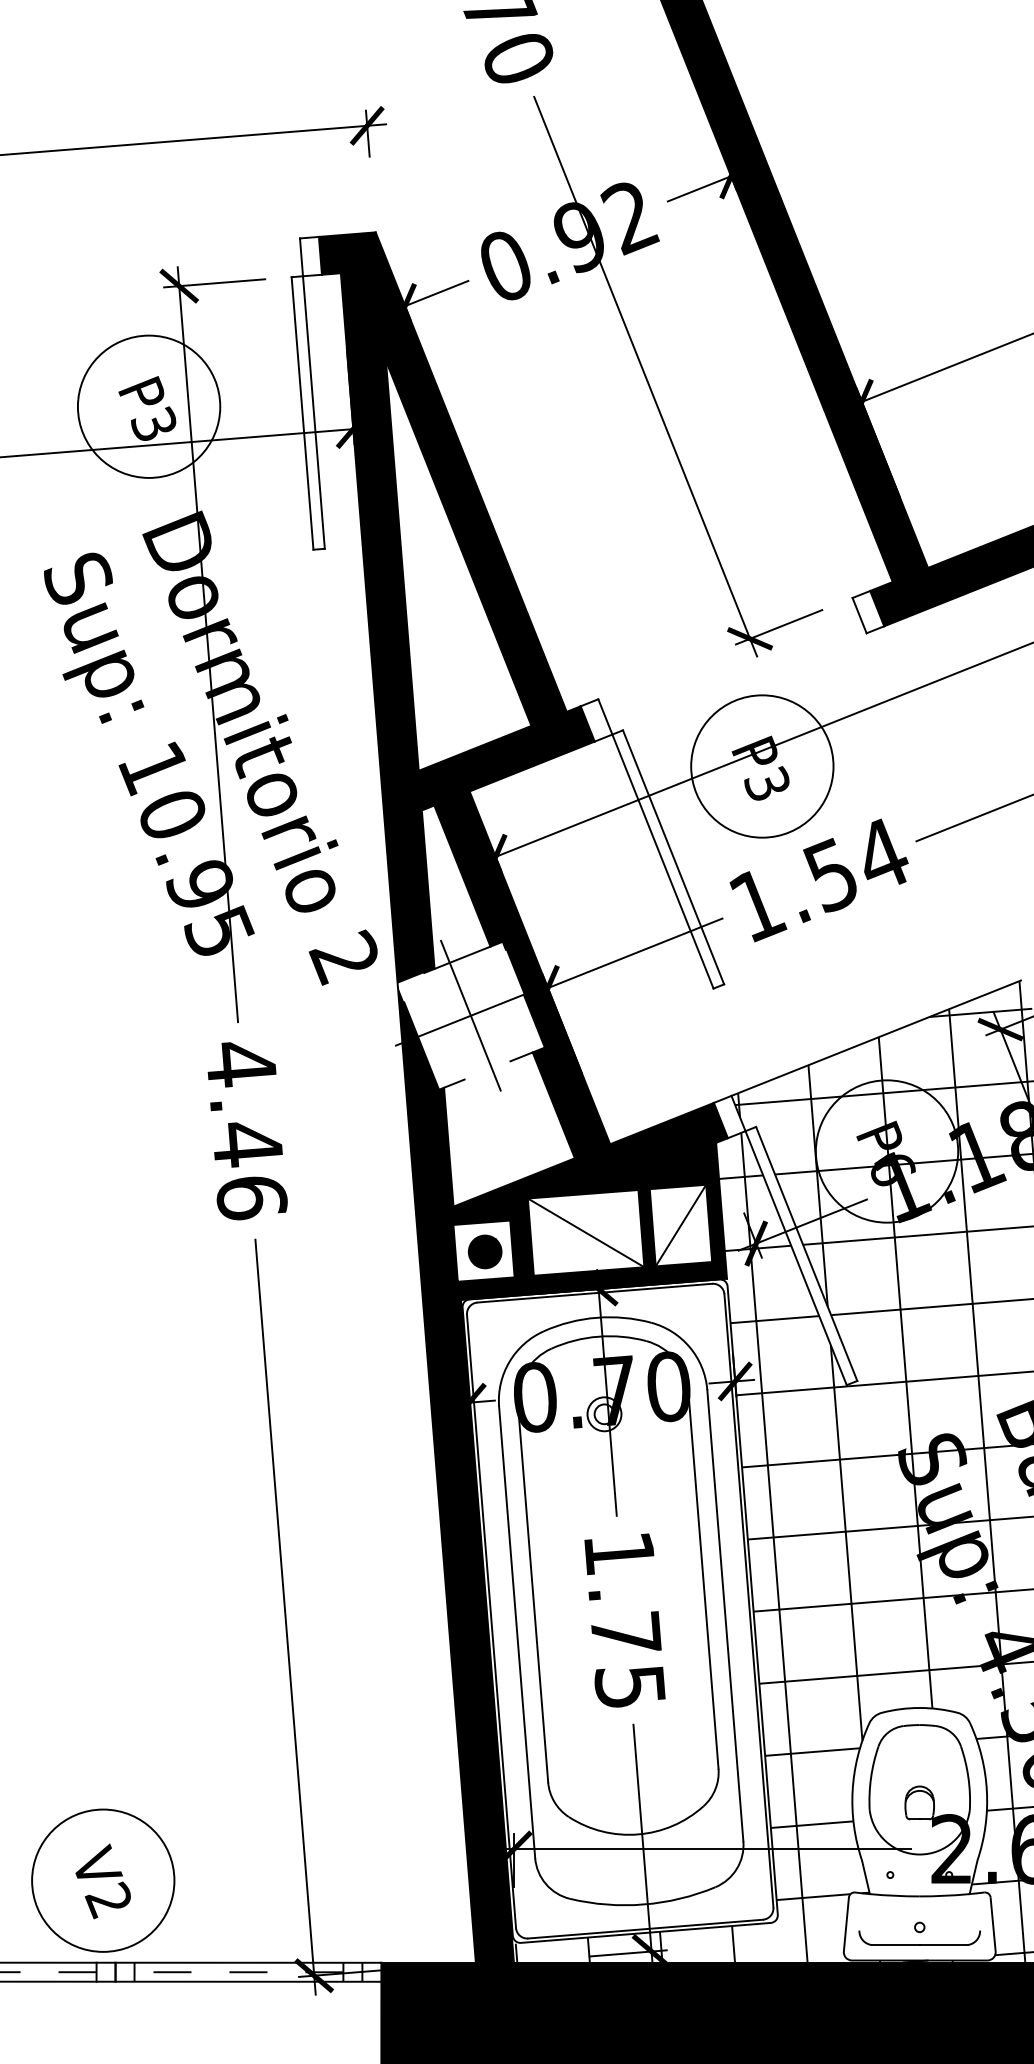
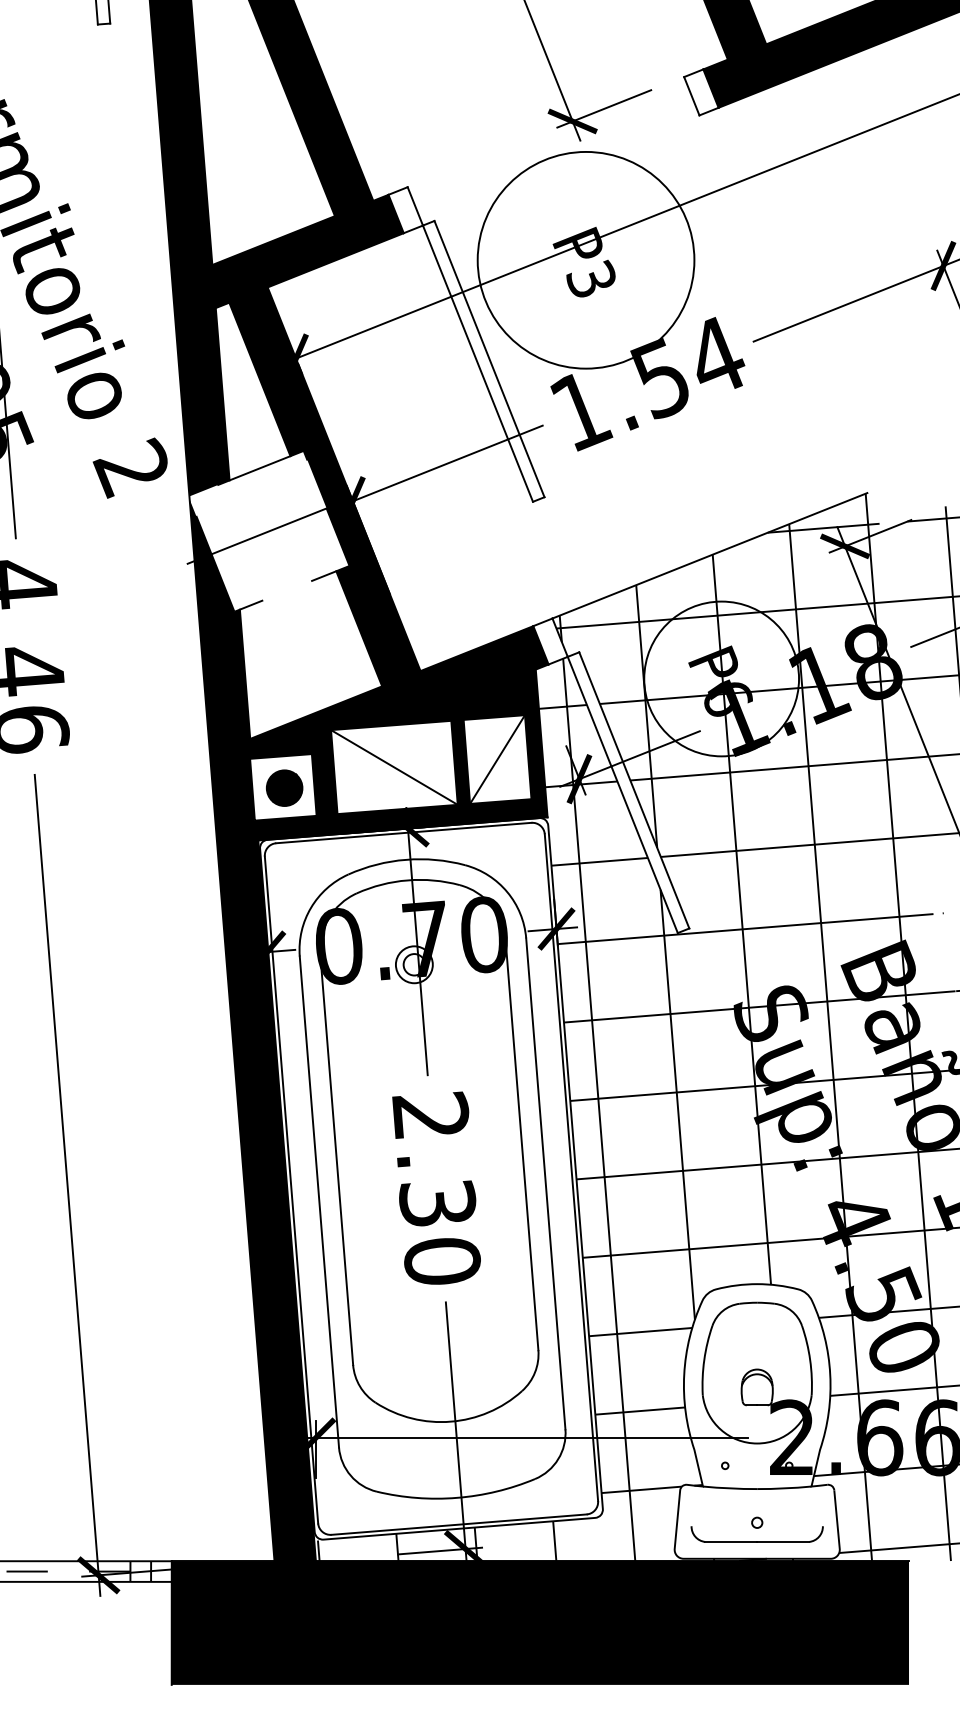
circle: (762, 766) -> (586, 260), size x1.4
line: (470, 1015) -> (268, 531), removed
text: (624, 1619) -> (436, 1187), 1.75 -> 2.30

